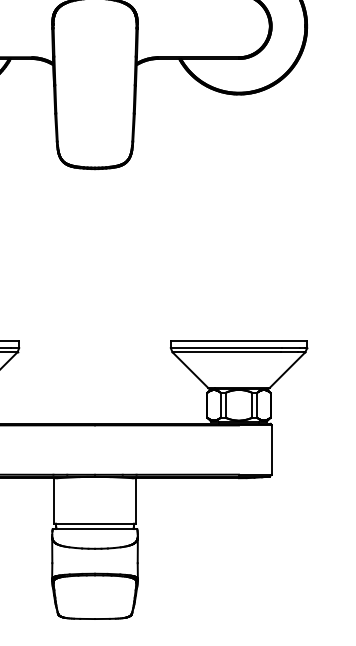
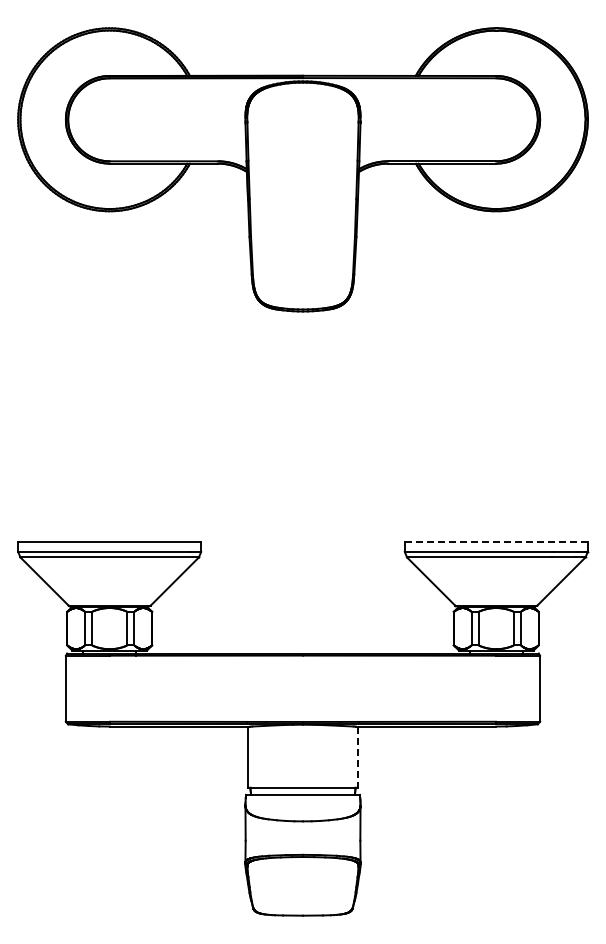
line: (239, 341) -> (496, 542), solid -> dashed
line: (136, 501) -> (358, 757), solid -> dashed

